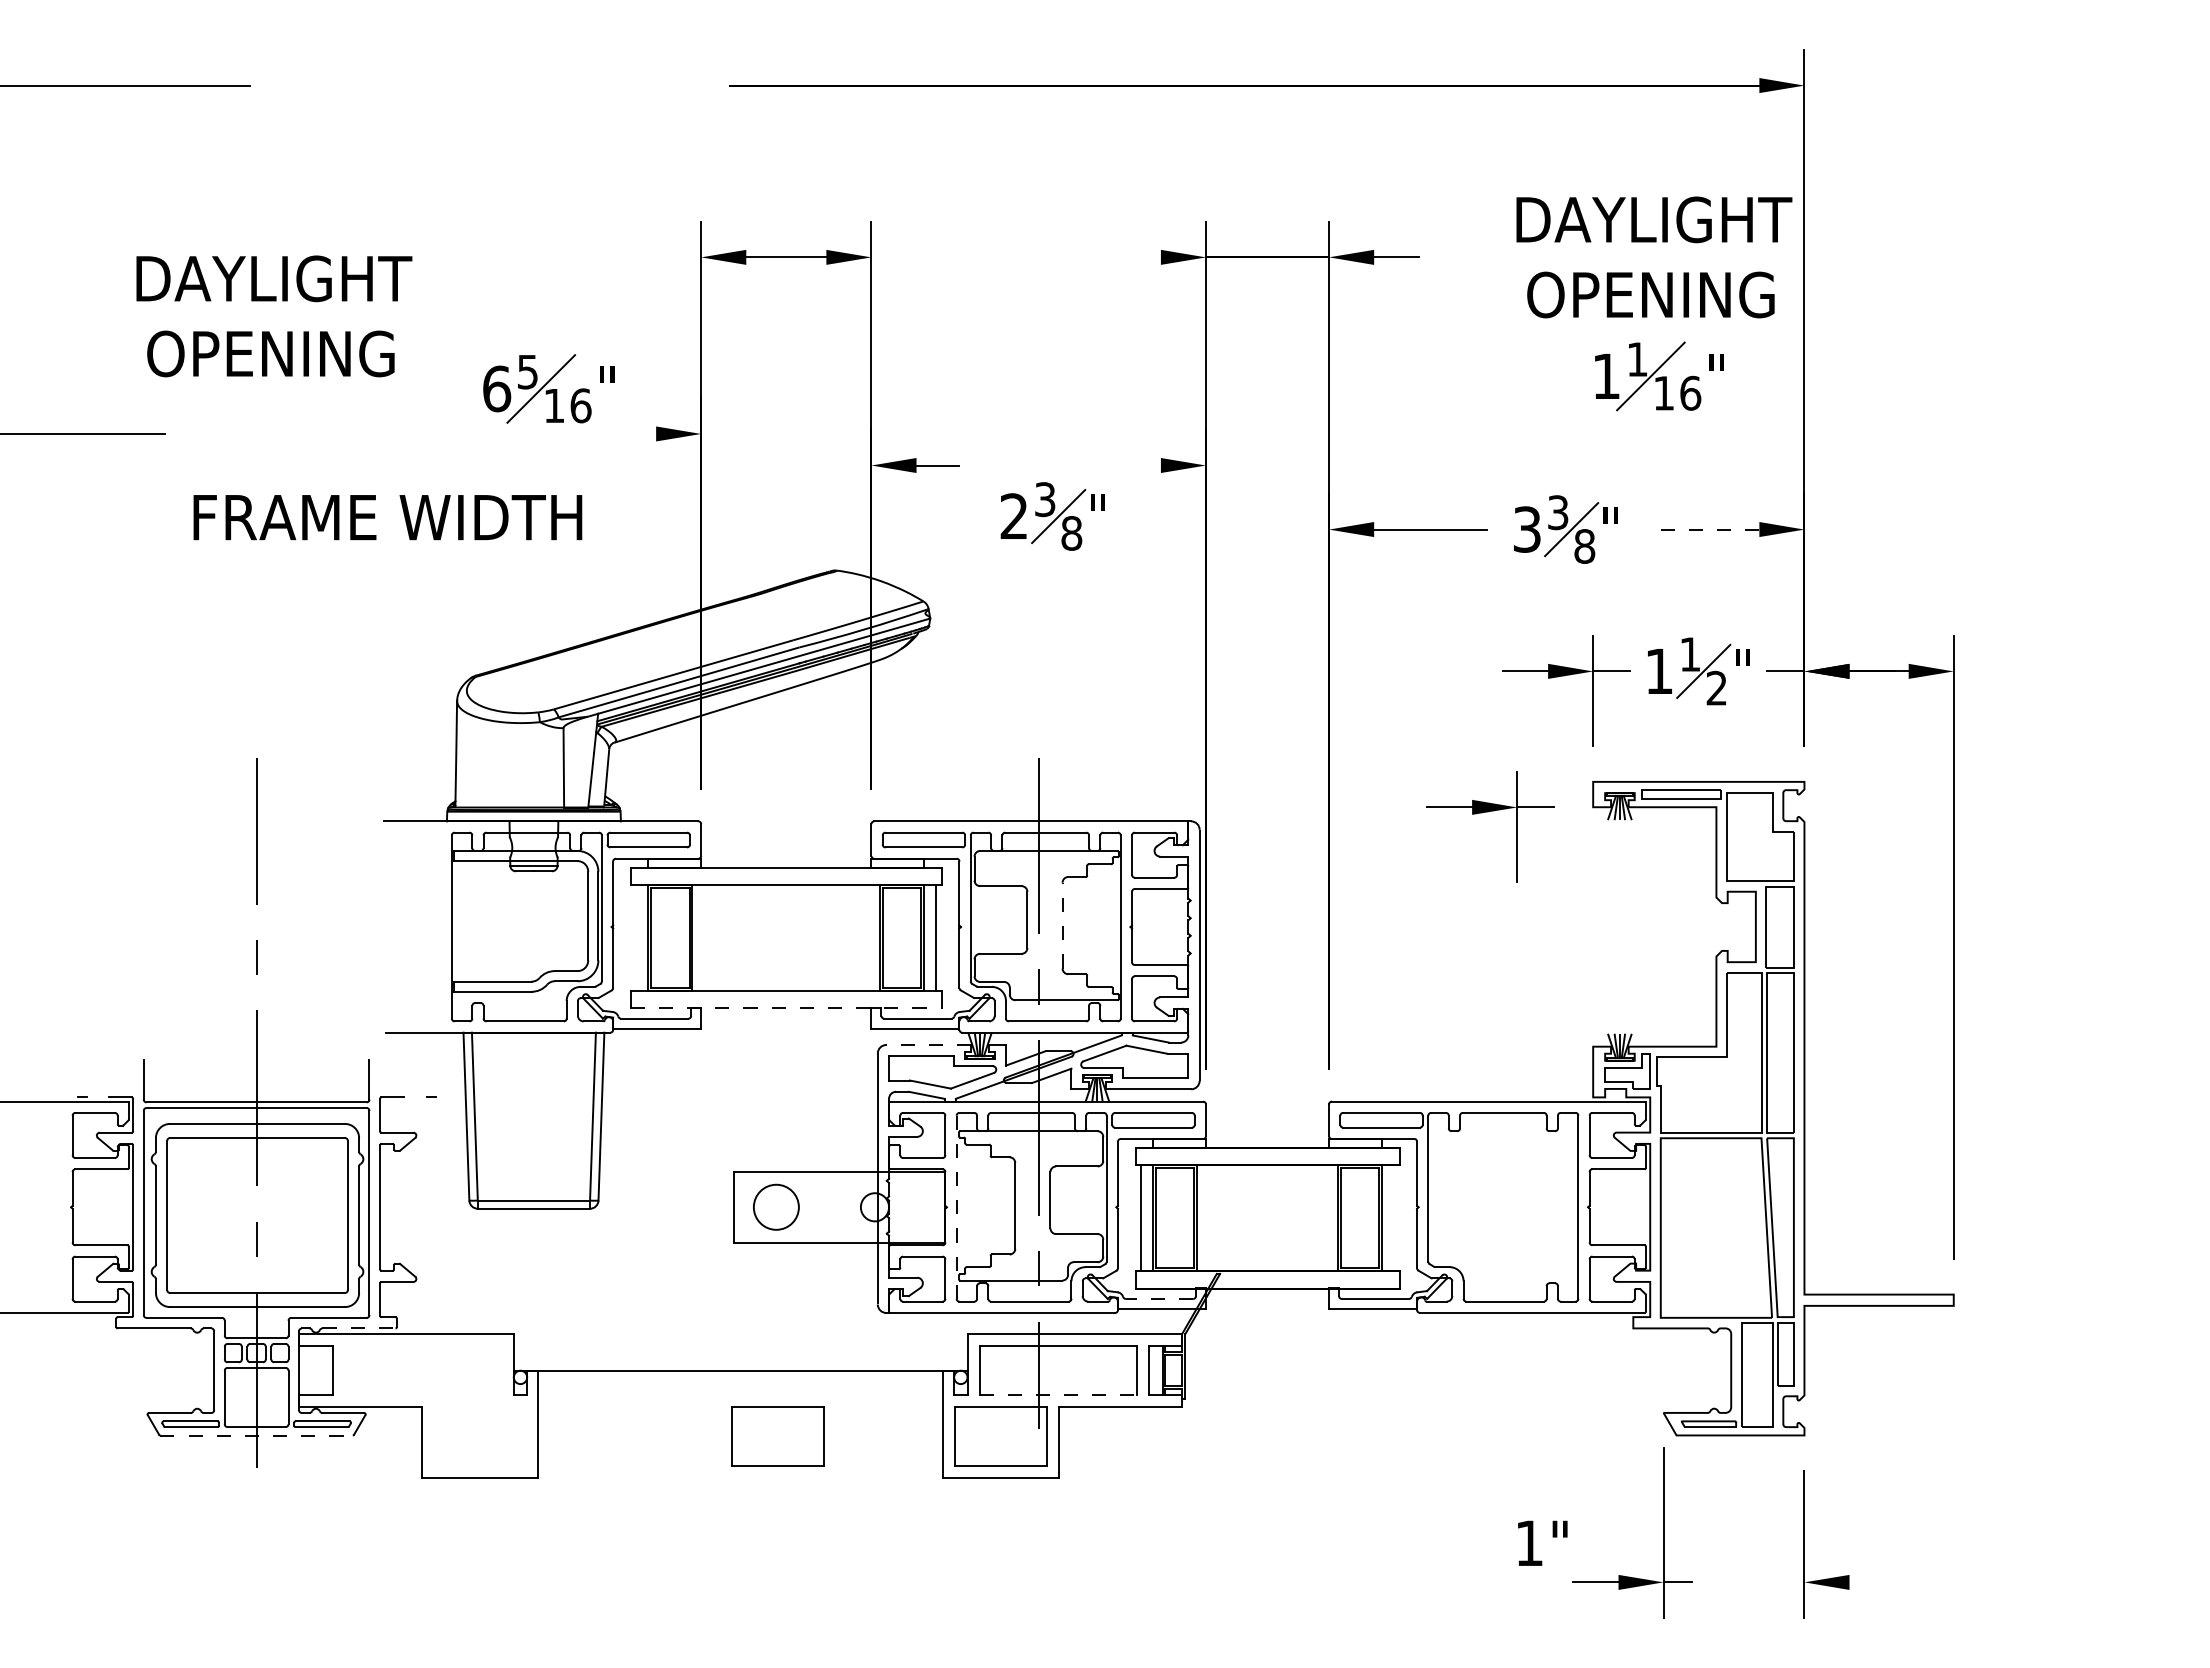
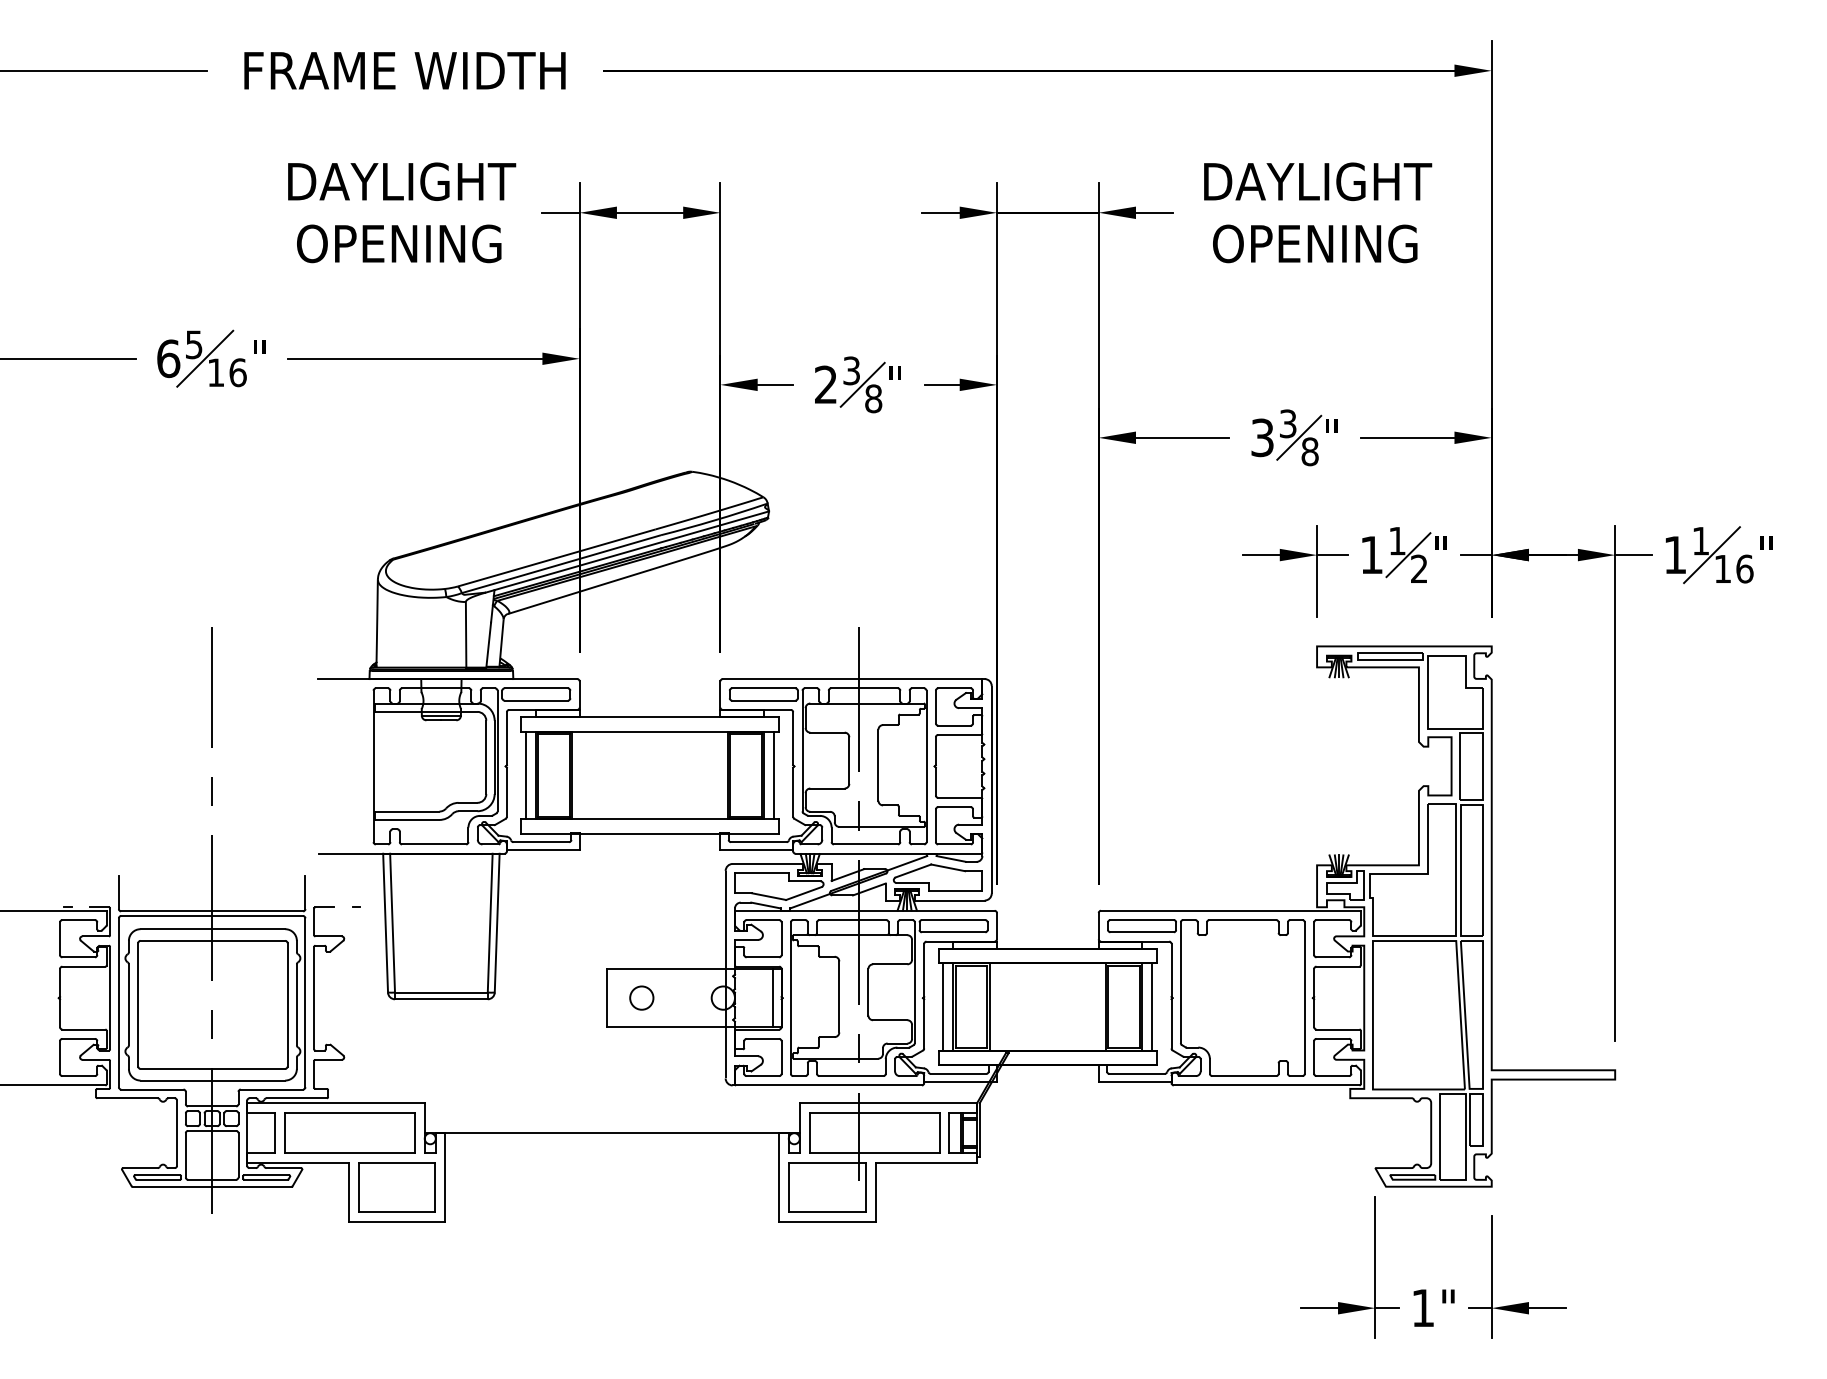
line: (678, 257) -> (560, 212), added
line: (1137, 257) -> (940, 212), added
text: (1654, 257) -> (1318, 212), moved
text: (274, 316) -> (402, 212), moved
part: (1659, 376) -> (1719, 555), moved
part: (548, 388) -> (211, 358), moved
line: (502, 433) -> (415, 358), added
line: (1139, 465) -> (942, 384), added
part: (1052, 516) -> (857, 384), moved
text: (387, 517) -> (404, 70), moved
line: (1702, 529) -> (1407, 437), dashed -> solid
line: (1975, 671) -> (1633, 555), added
part: (1488, 812) -> (1230, 671), removed
line: (1062, 925) -> (878, 765), dashed -> solid
line: (636, 937) -> (526, 775), added
line: (786, 1008) -> (650, 833), dashed -> solid
line: (928, 1045) -> (767, 864), dashed -> solid
circle: (776, 1207) -> (641, 998), size x0.62
line: (934, 1207) -> (772, 998), added
line: (956, 1207) -> (790, 998), dashed -> solid
line: (1393, 1218) -> (1152, 1007), added
line: (1159, 1298) -> (958, 1073), dashed -> solid
line: (358, 1328) -> (296, 1098), dashed -> solid
part: (423, 1370) -> (350, 1133), added
line: (1058, 1395) -> (875, 1153), dashed -> solid
line: (257, 1435) -> (212, 1186), dashed -> solid
part: (777, 1436) -> (396, 1187), moved
text: (1542, 1542) -> (1433, 1307), moved
line: (1790, 1582) -> (1480, 1308), added
line: (1871, 1582) -> (1547, 1308), added

